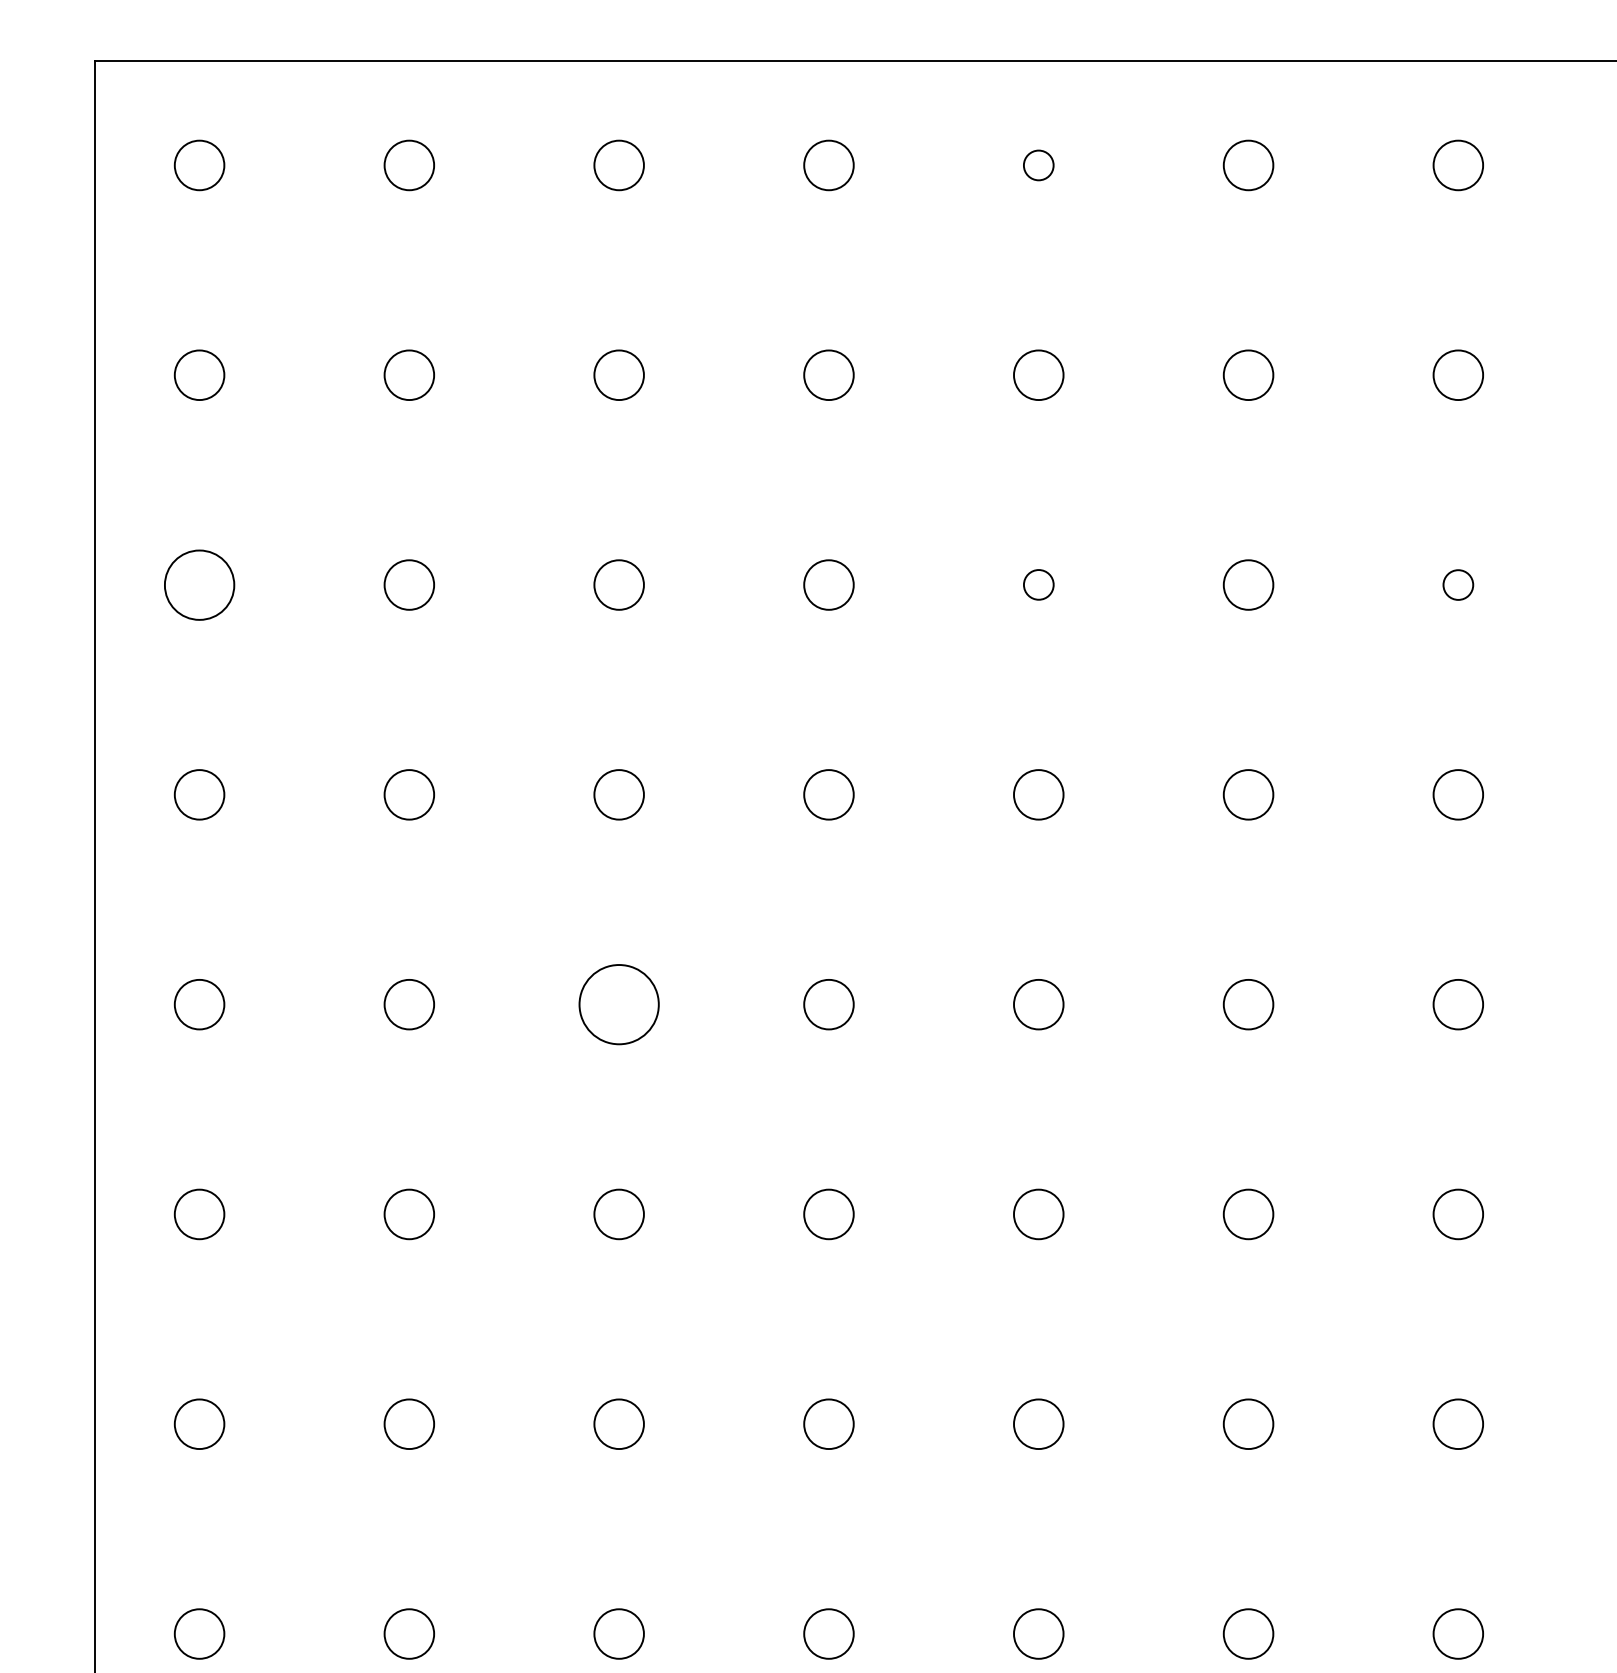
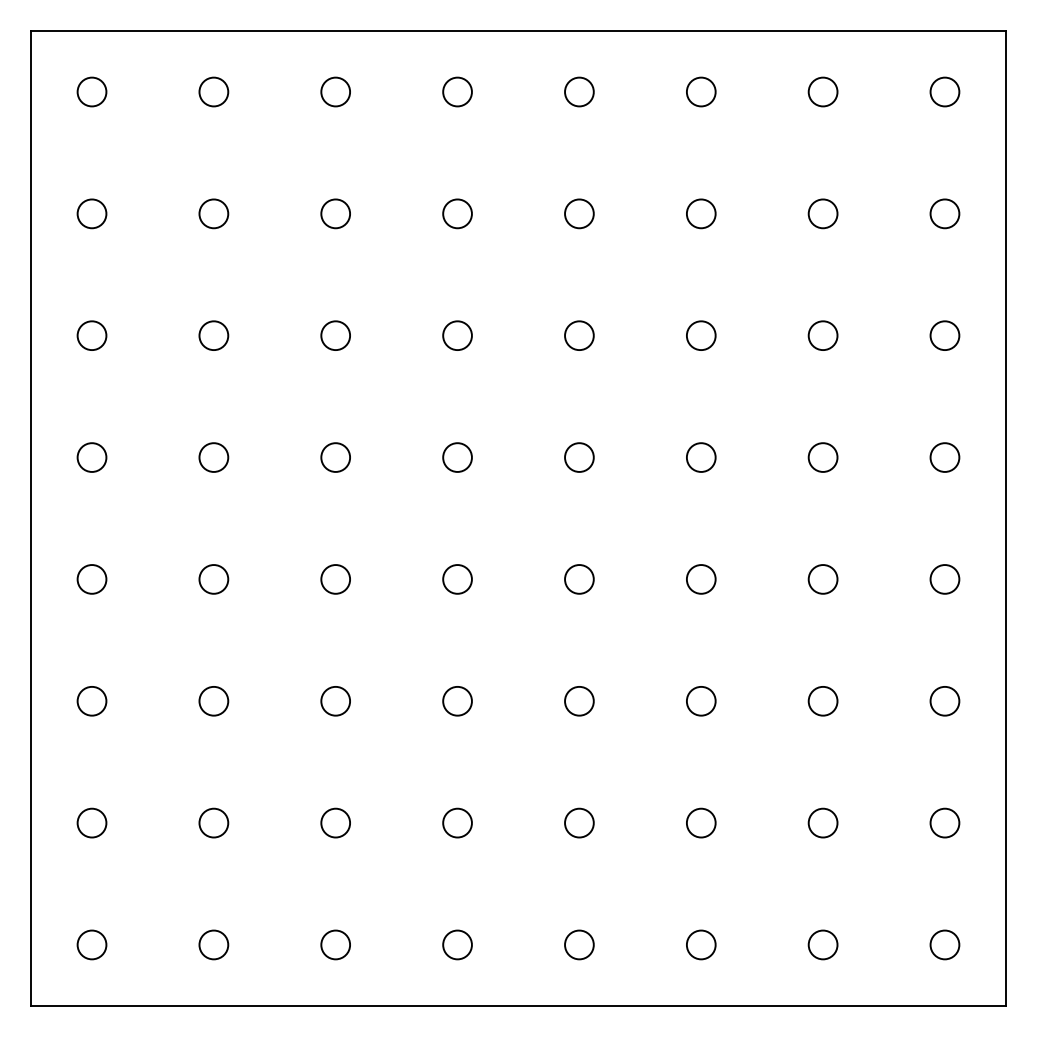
circle: (1038, 164) -> (579, 91), size x1.67
circle: (198, 584) -> (91, 335), size x0.71
circle: (1038, 584) -> (579, 335), size x1.67
circle: (1457, 584) -> (822, 335), size x1.67
circle: (618, 1004) -> (335, 579), size x0.62

